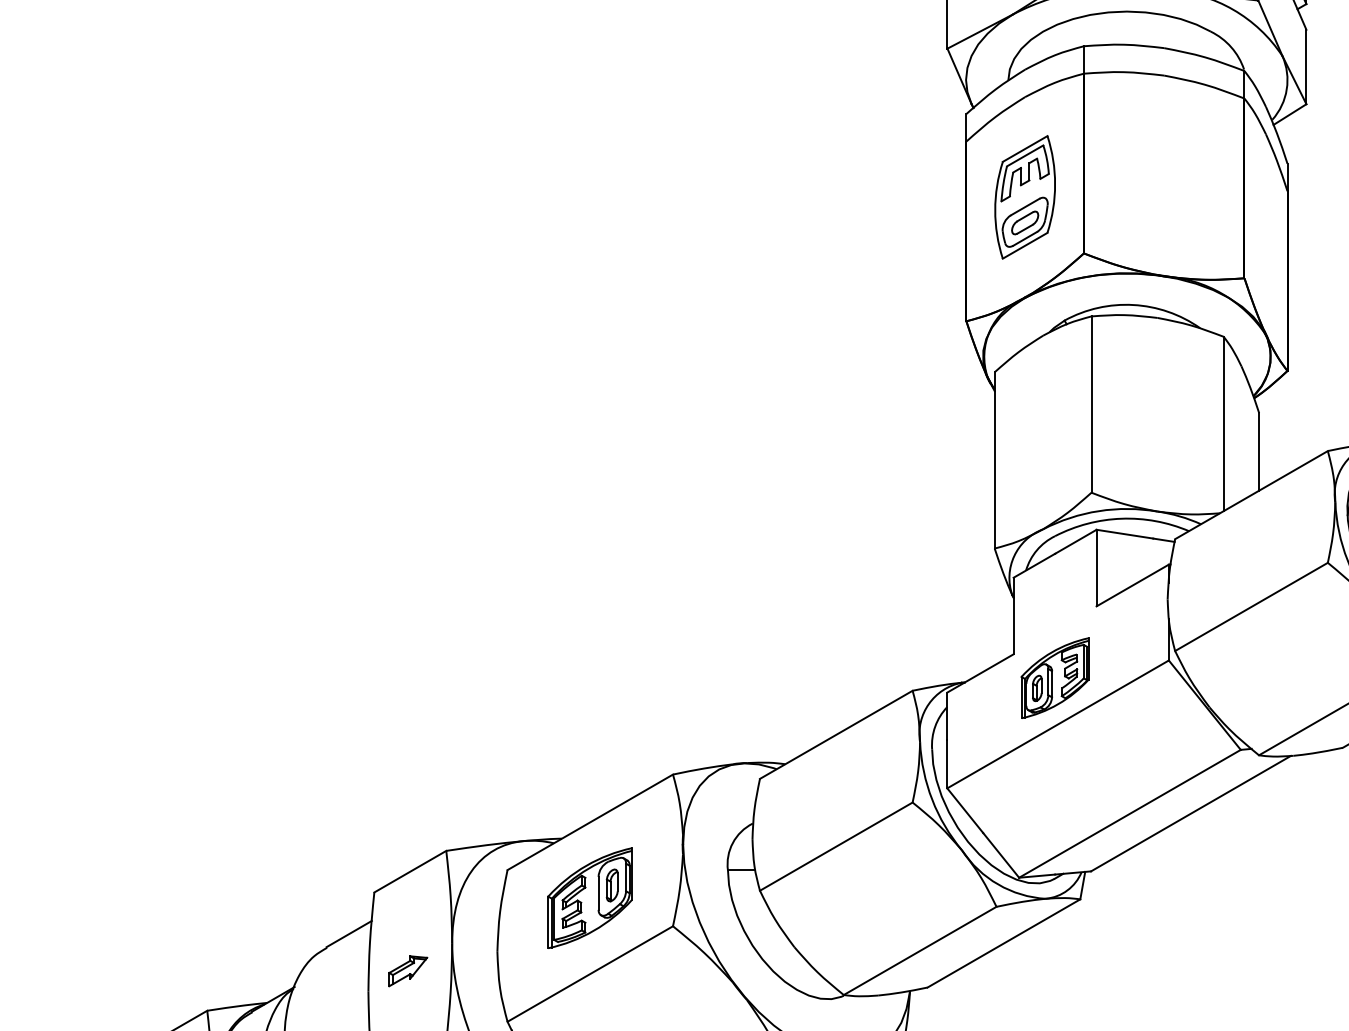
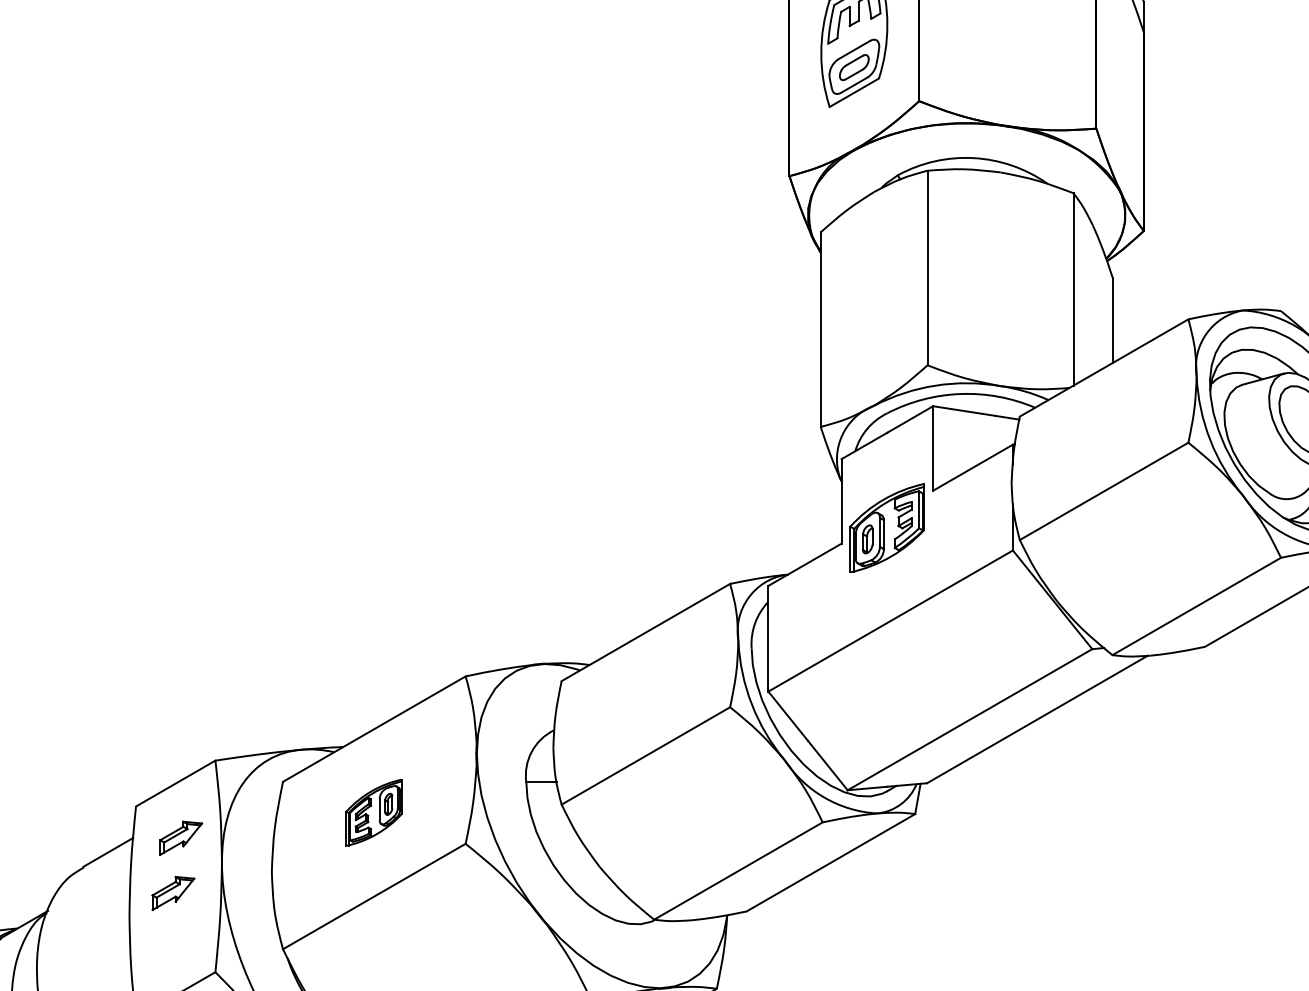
part: (1054, 677) -> (886, 527), moved
part: (589, 897) -> (373, 812), size x0.6
part: (415, 921) -> (181, 838), added

